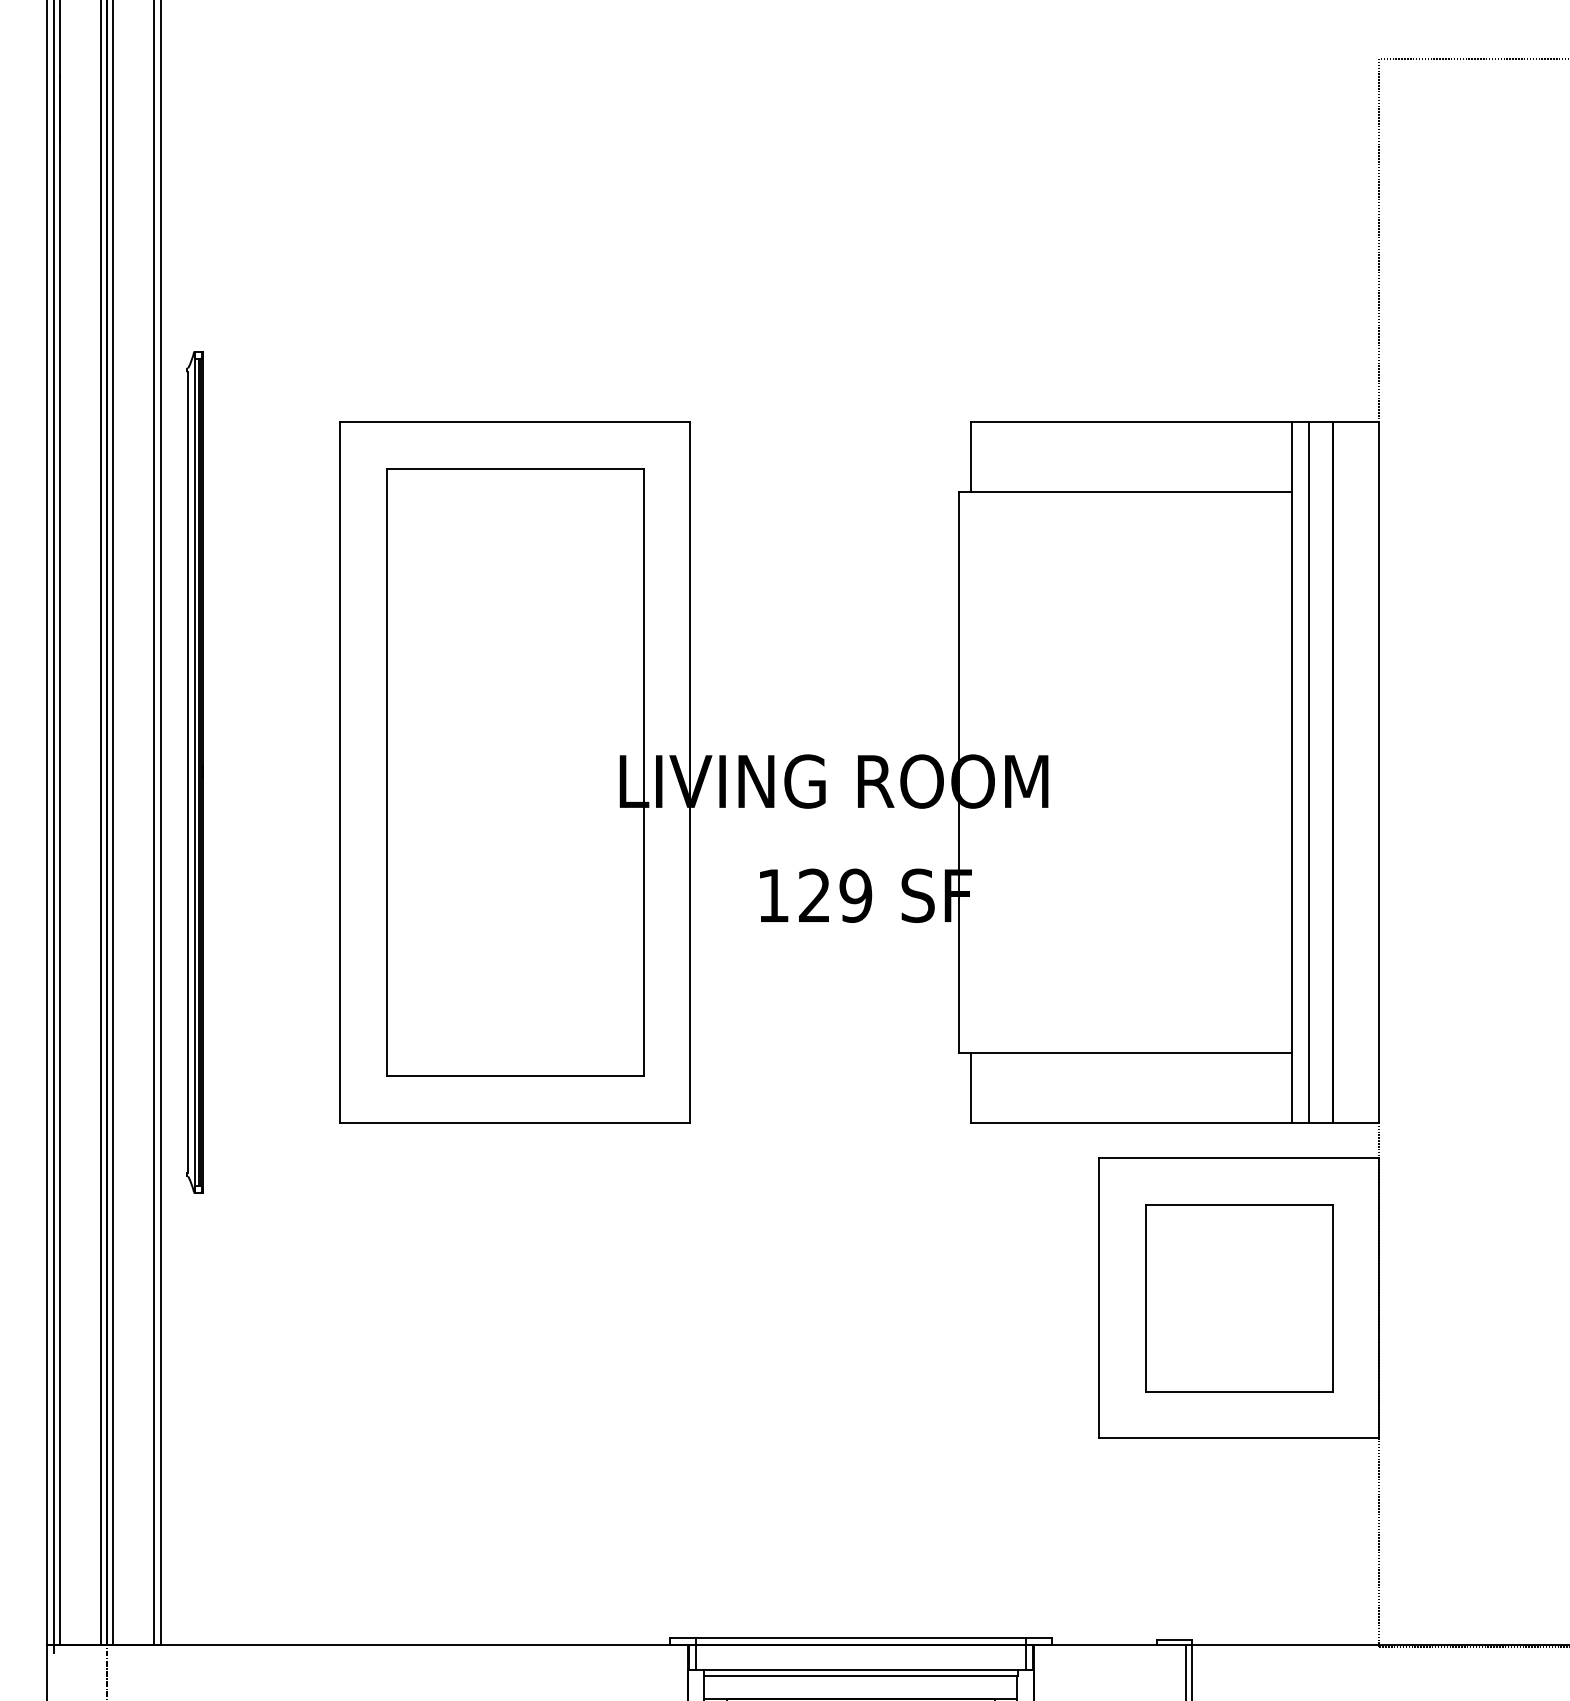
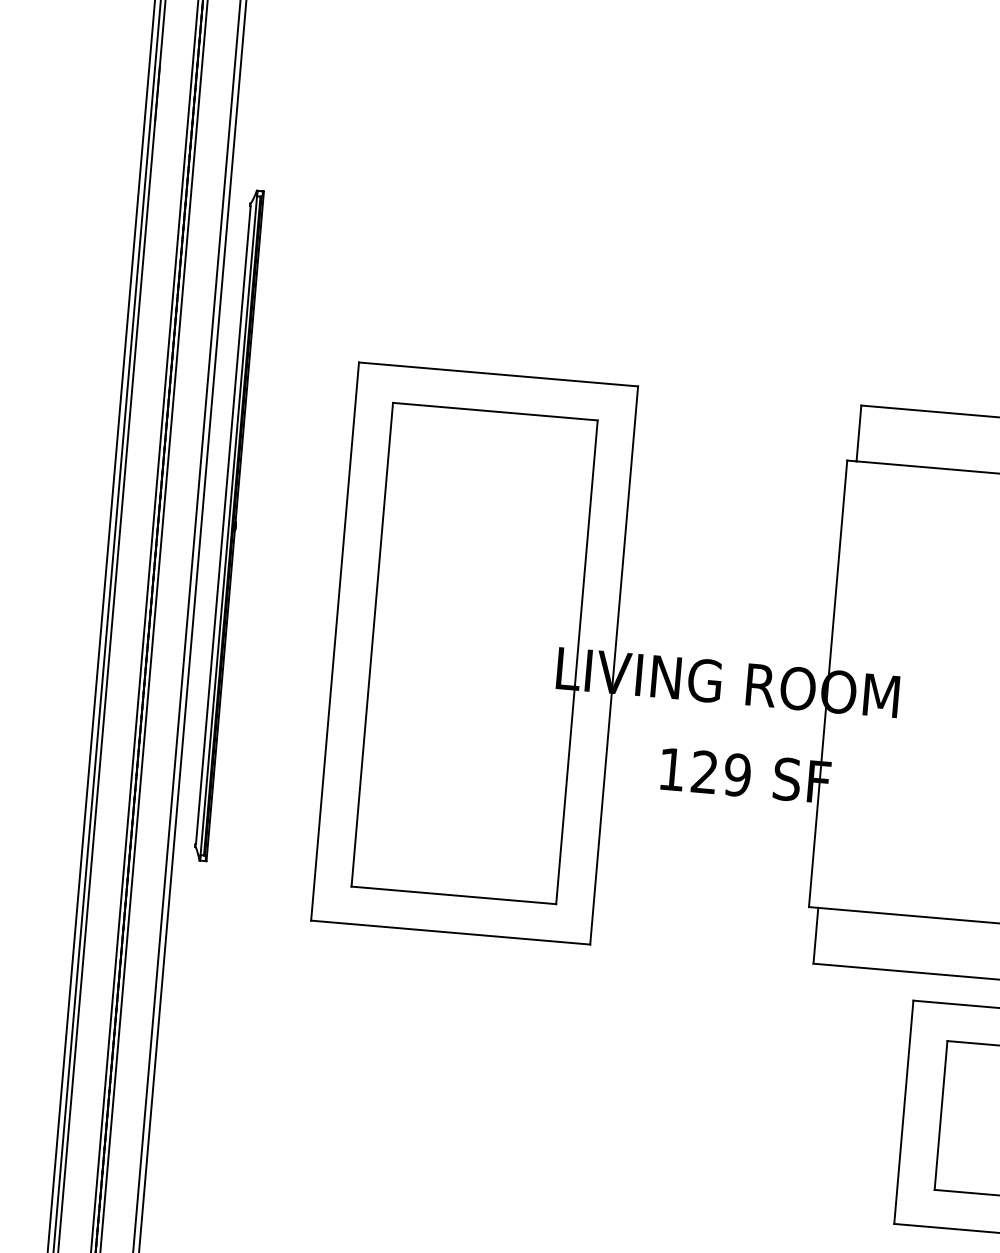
part: (194, 772) -> (228, 525), moved

